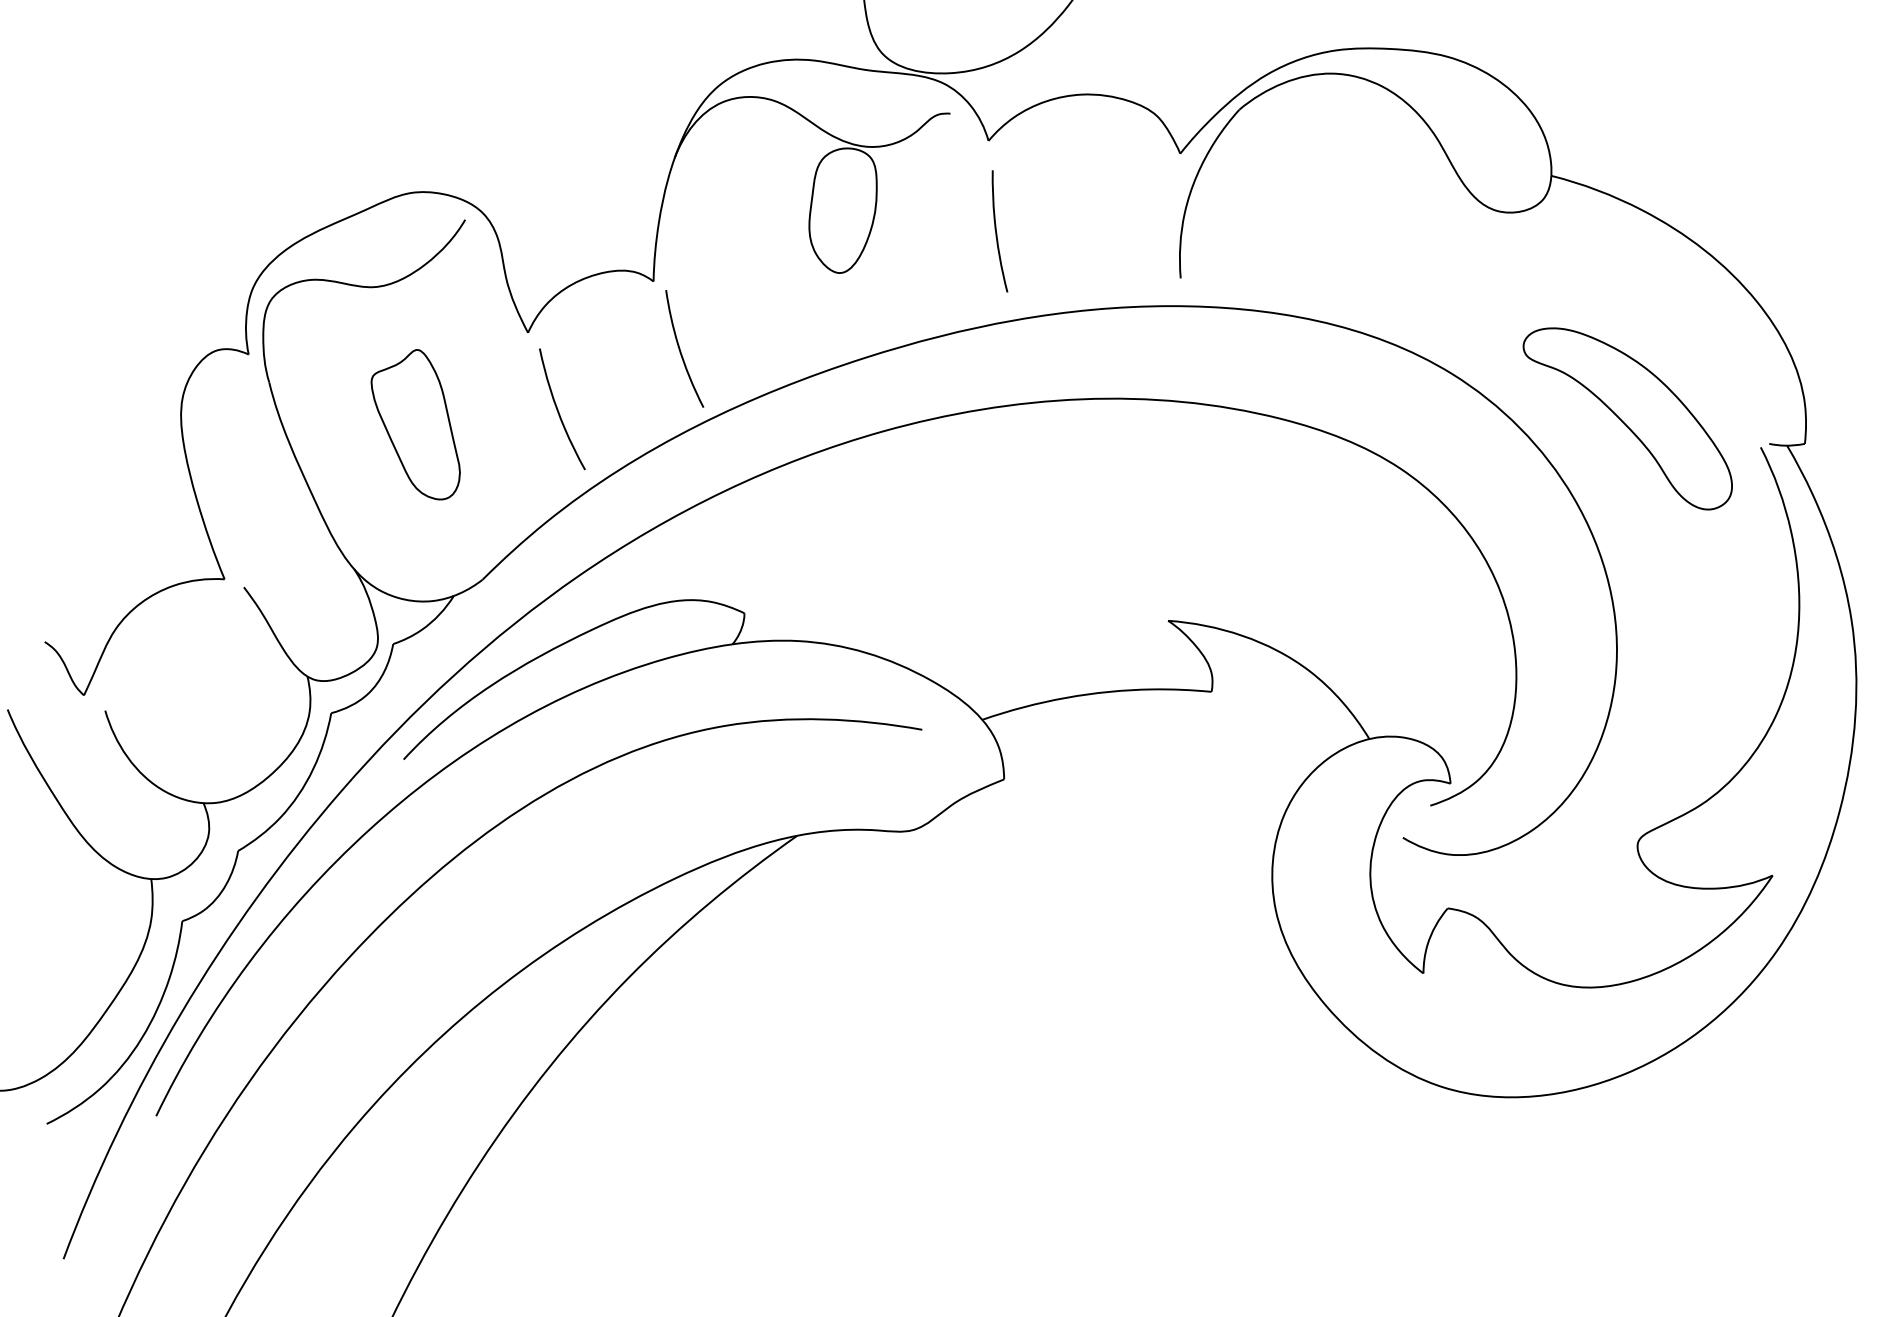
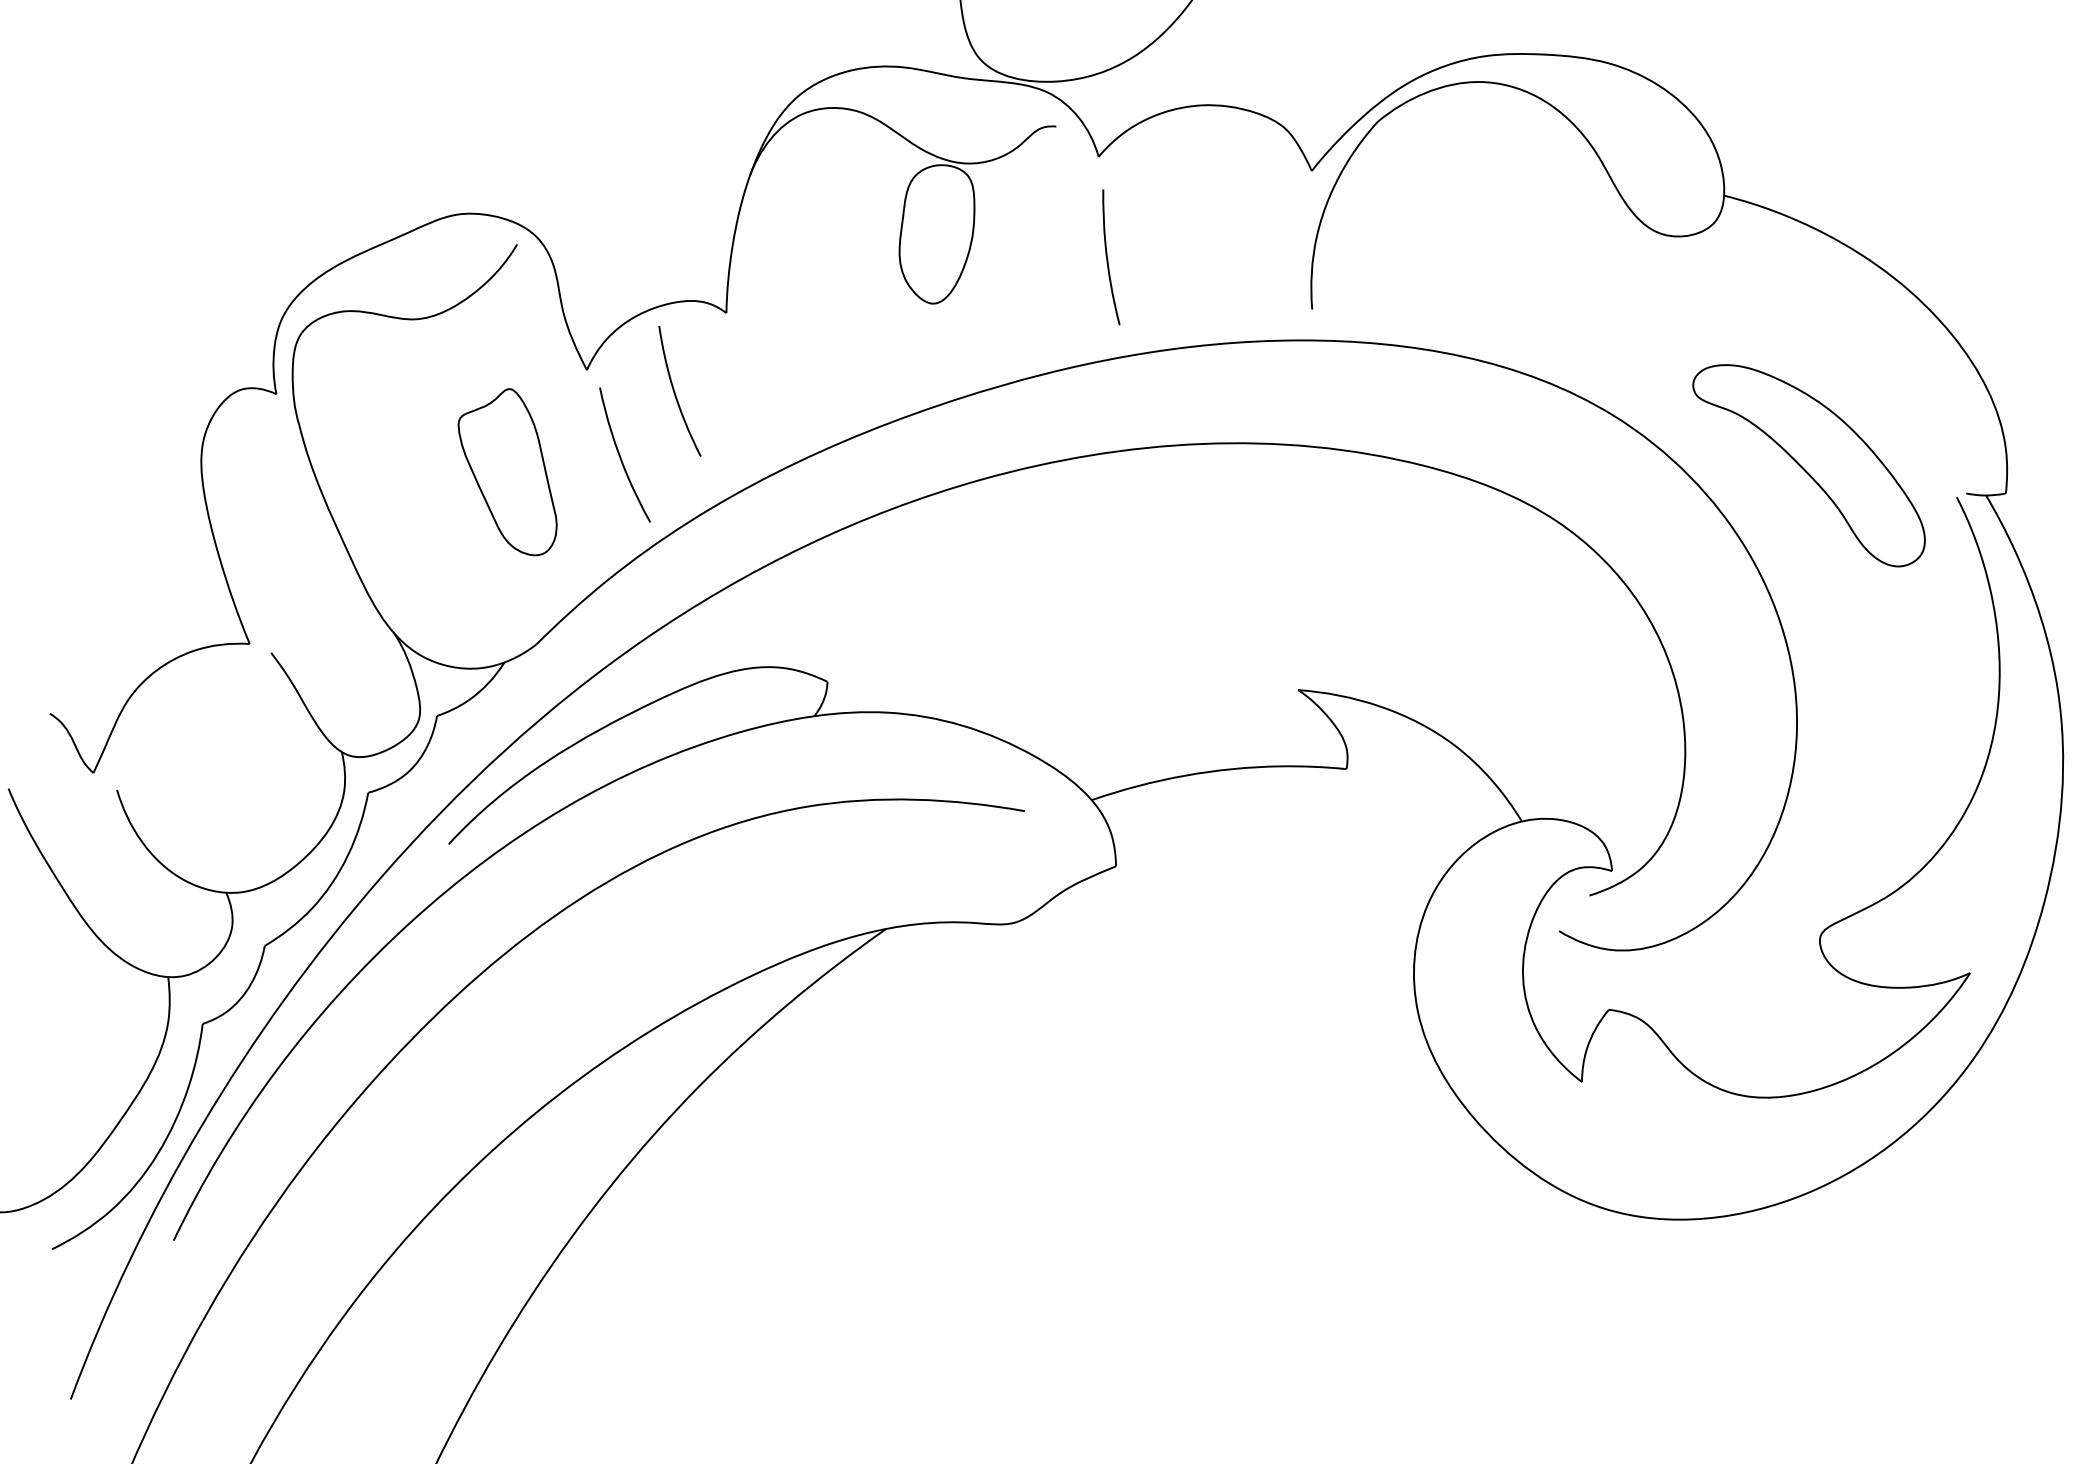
curve: (680, 348) -> (675, 390), moved
part: (415, 424) -> (507, 471), moved

